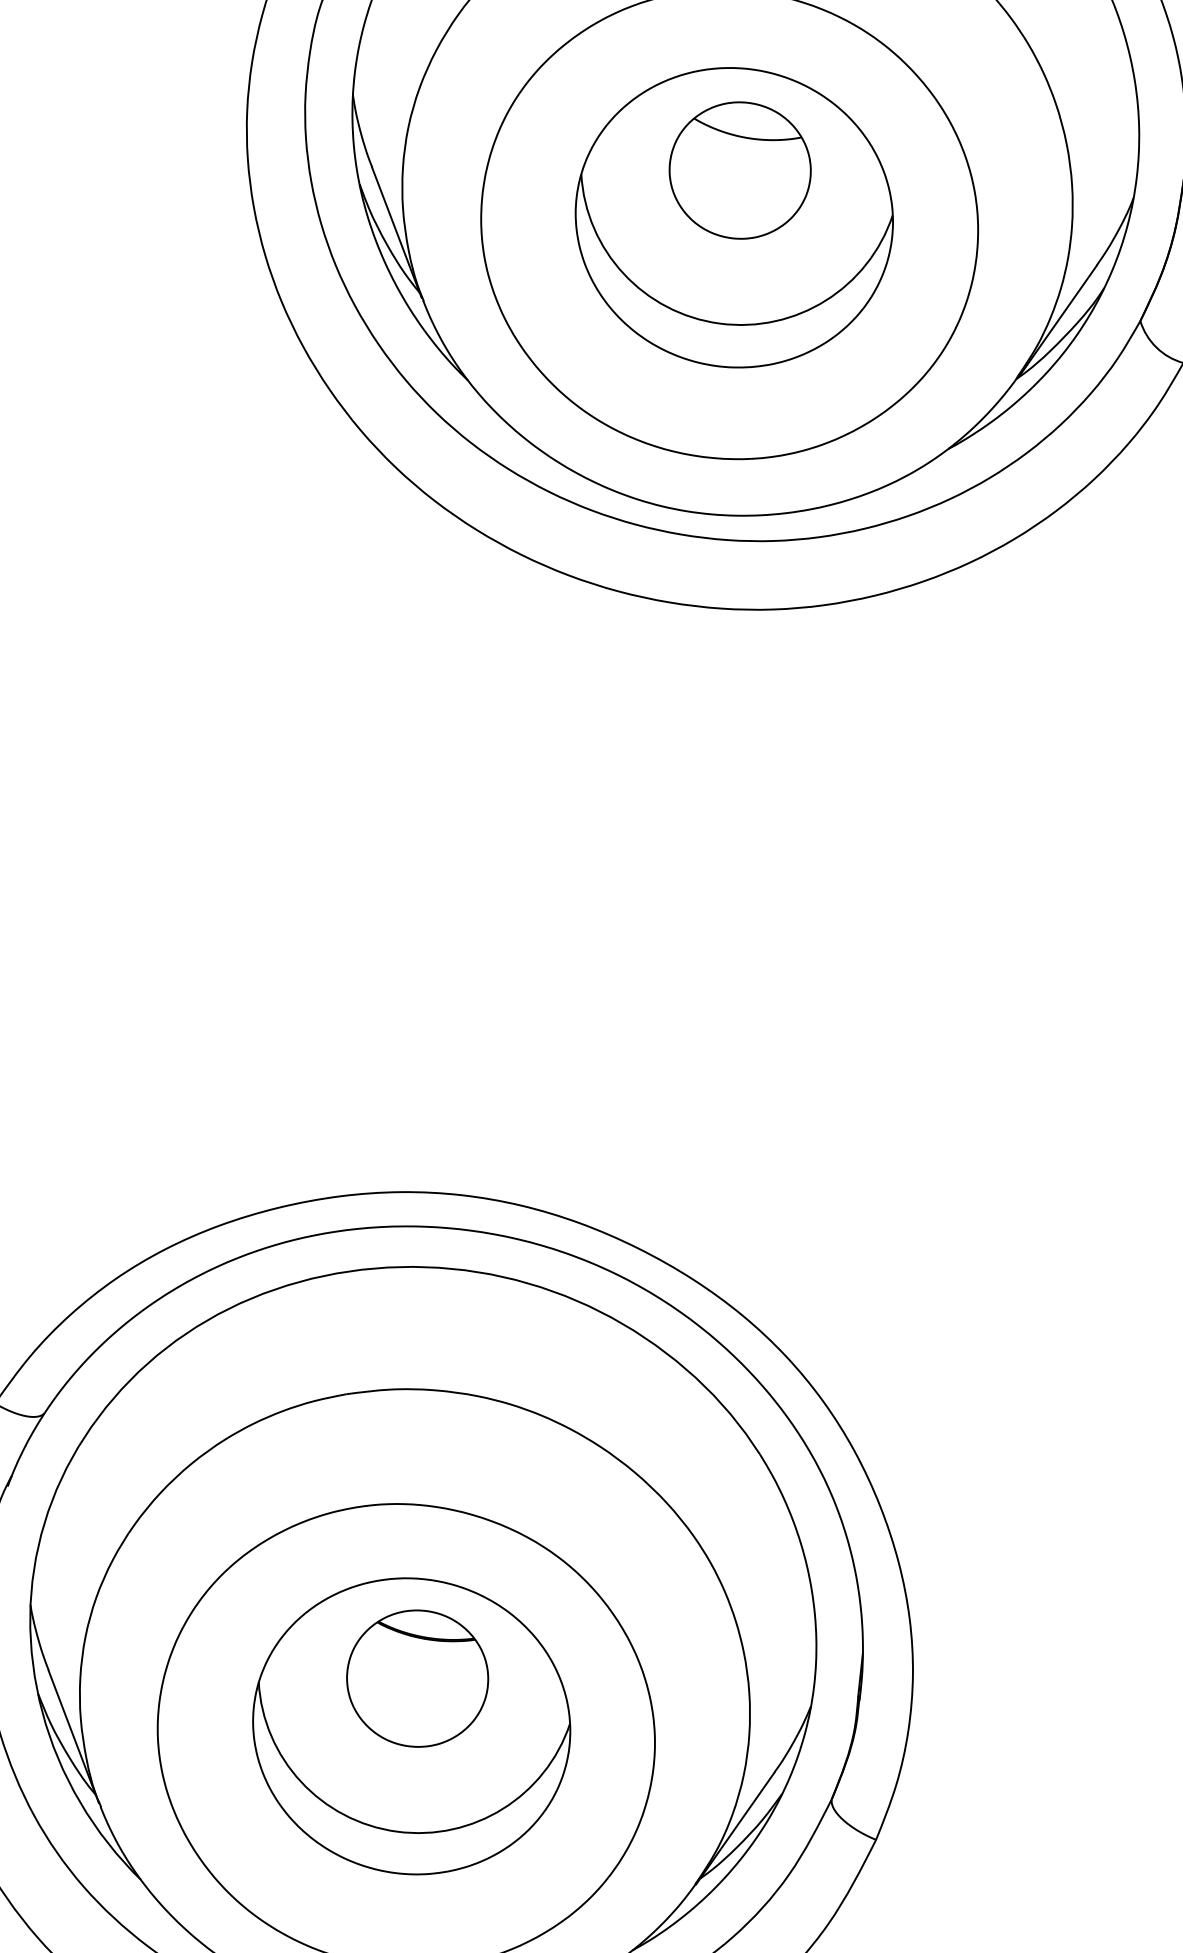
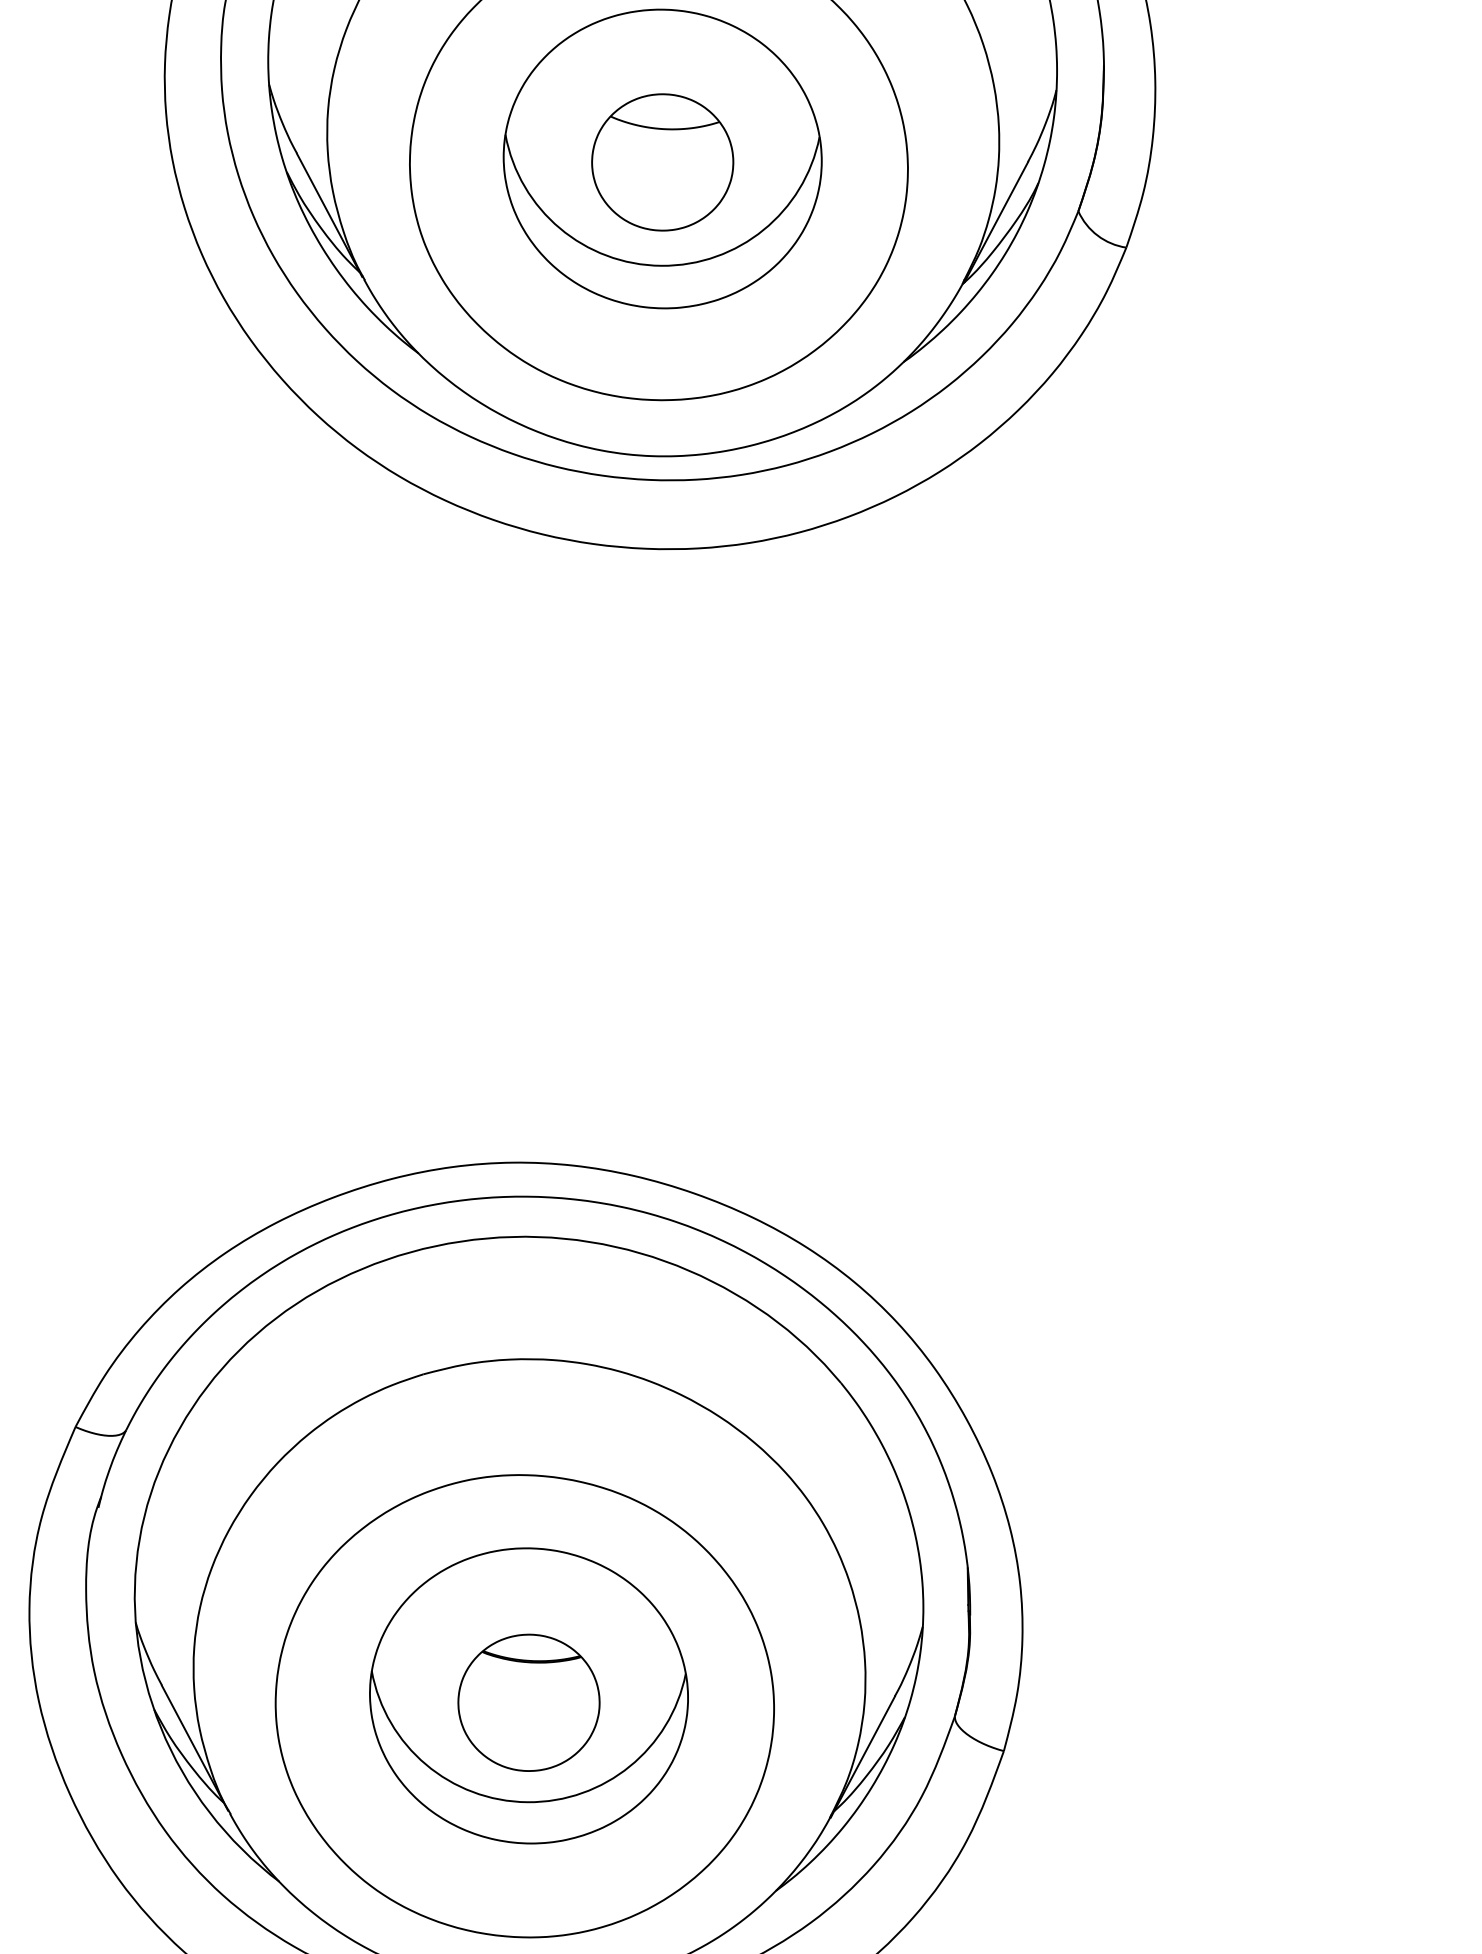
part: (739, 170) -> (662, 162), moved
part: (417, 1678) -> (528, 1702), moved

